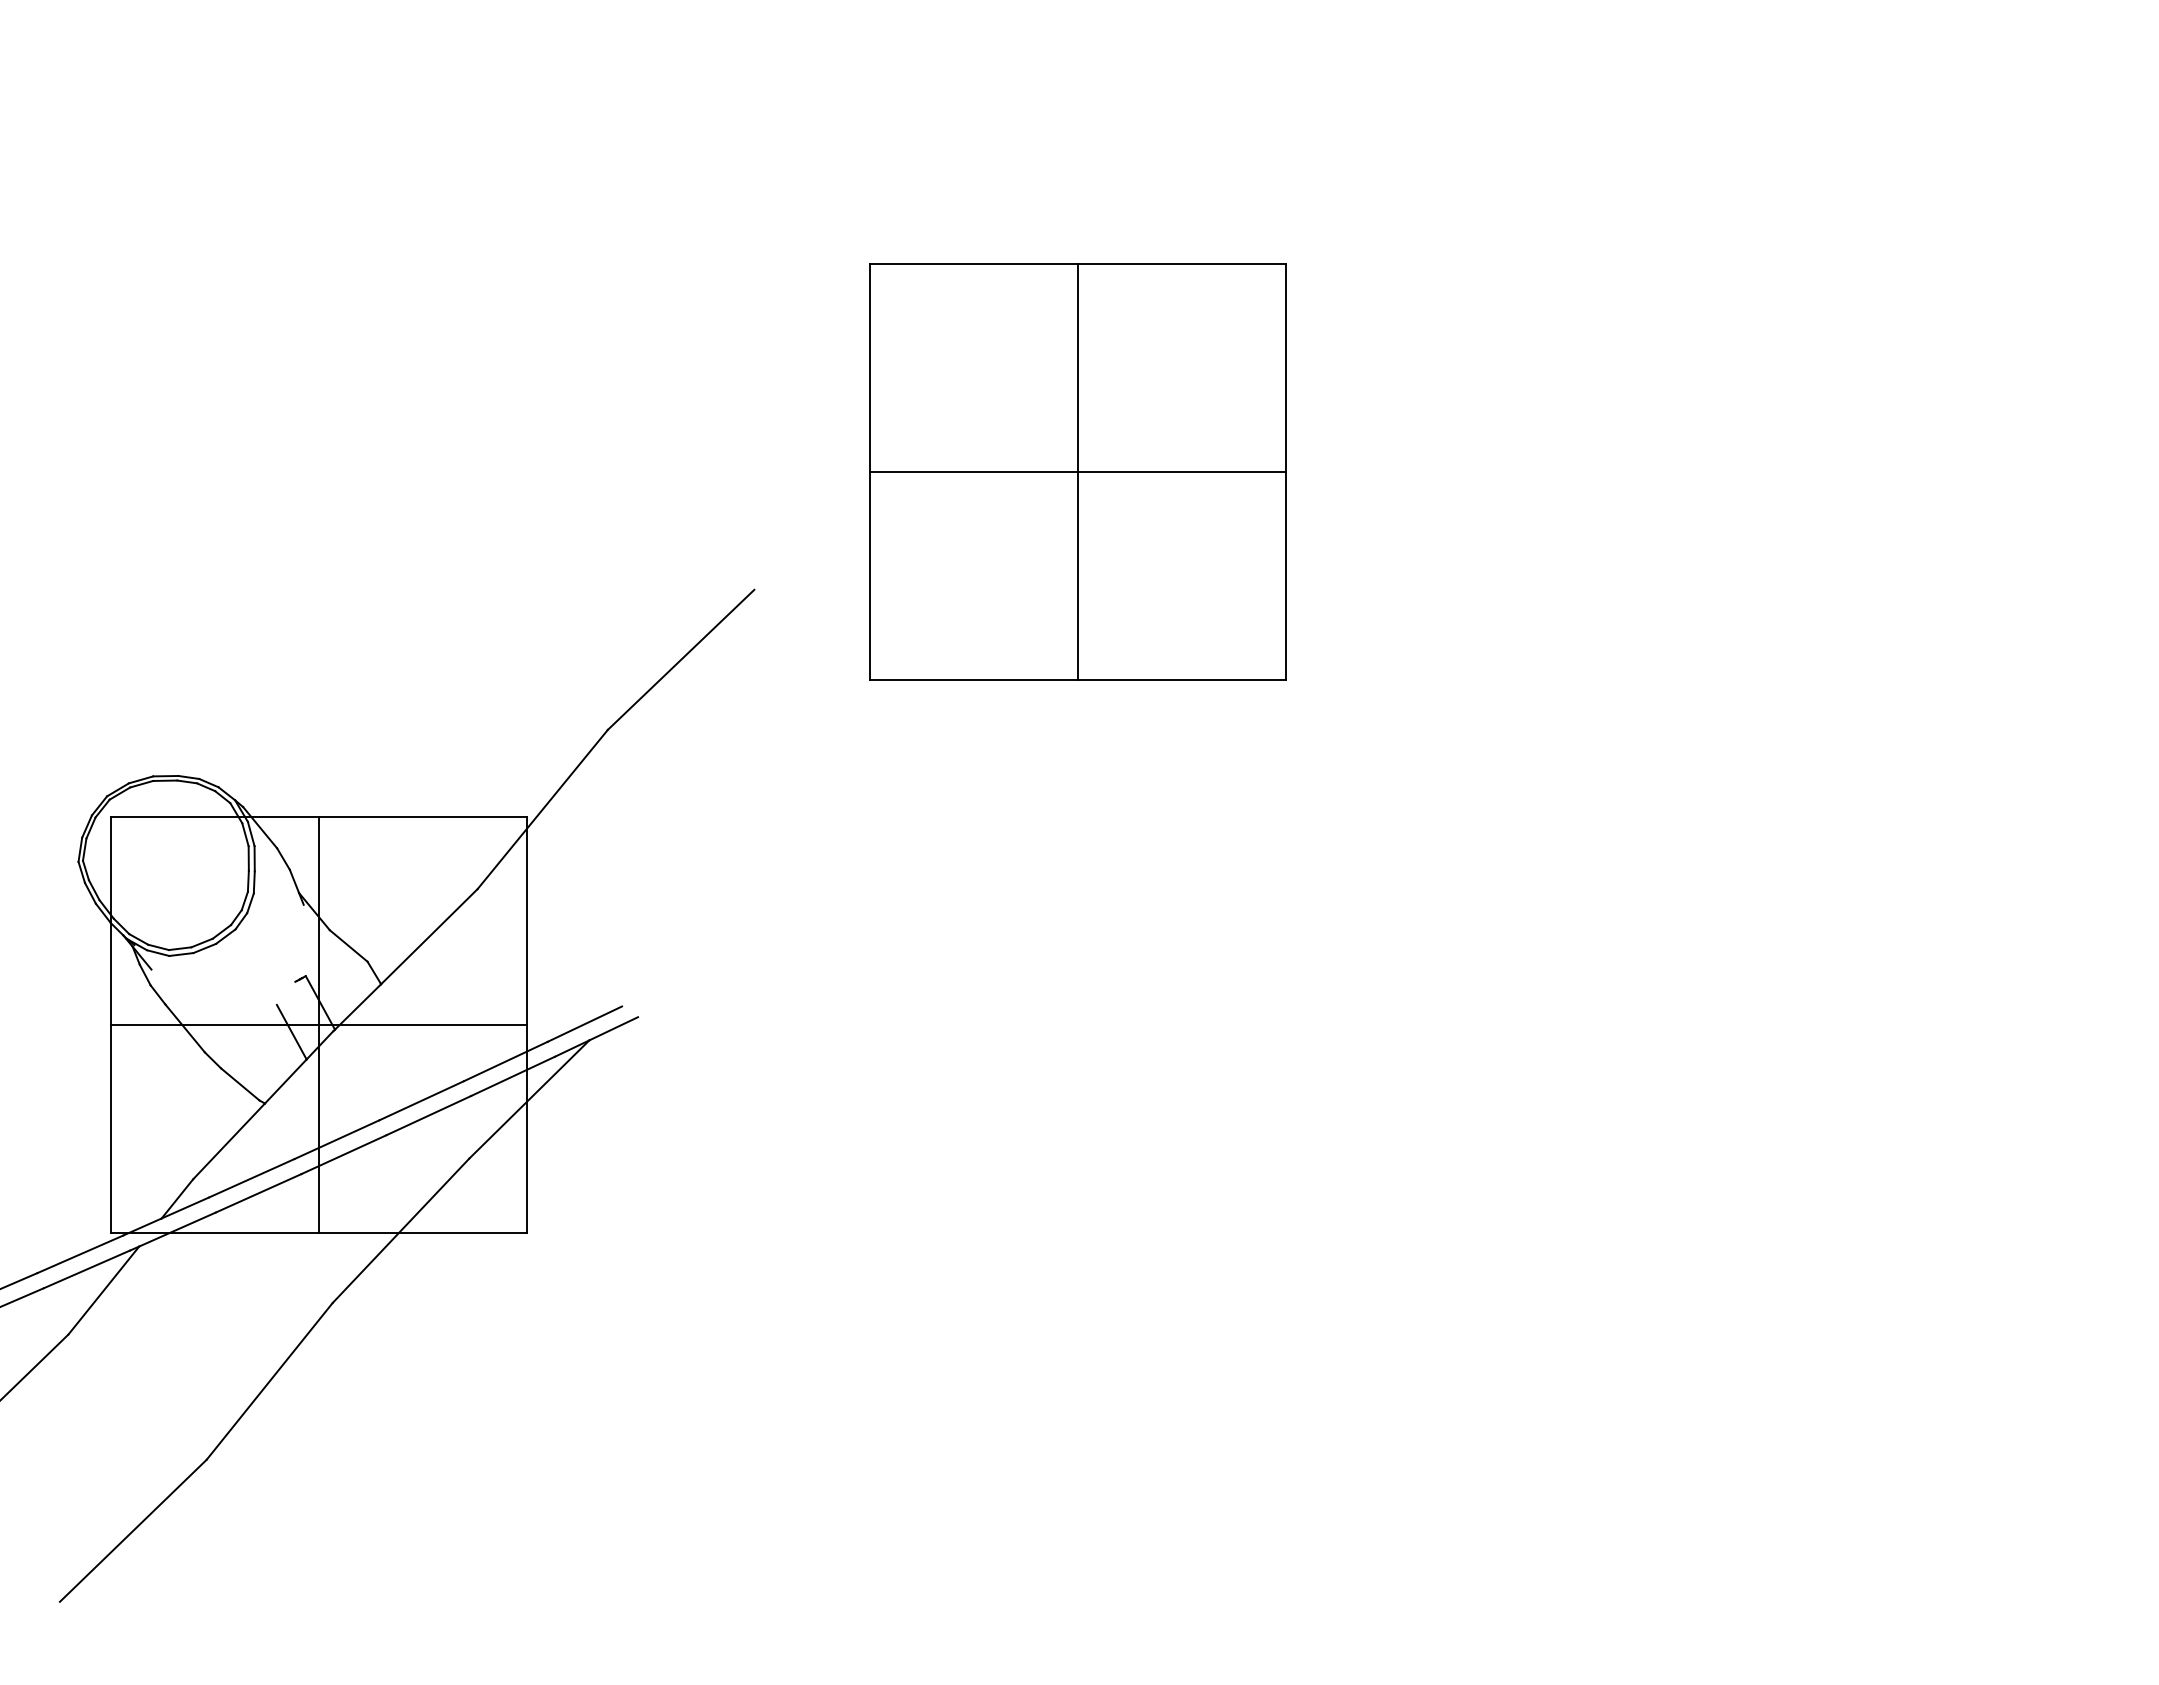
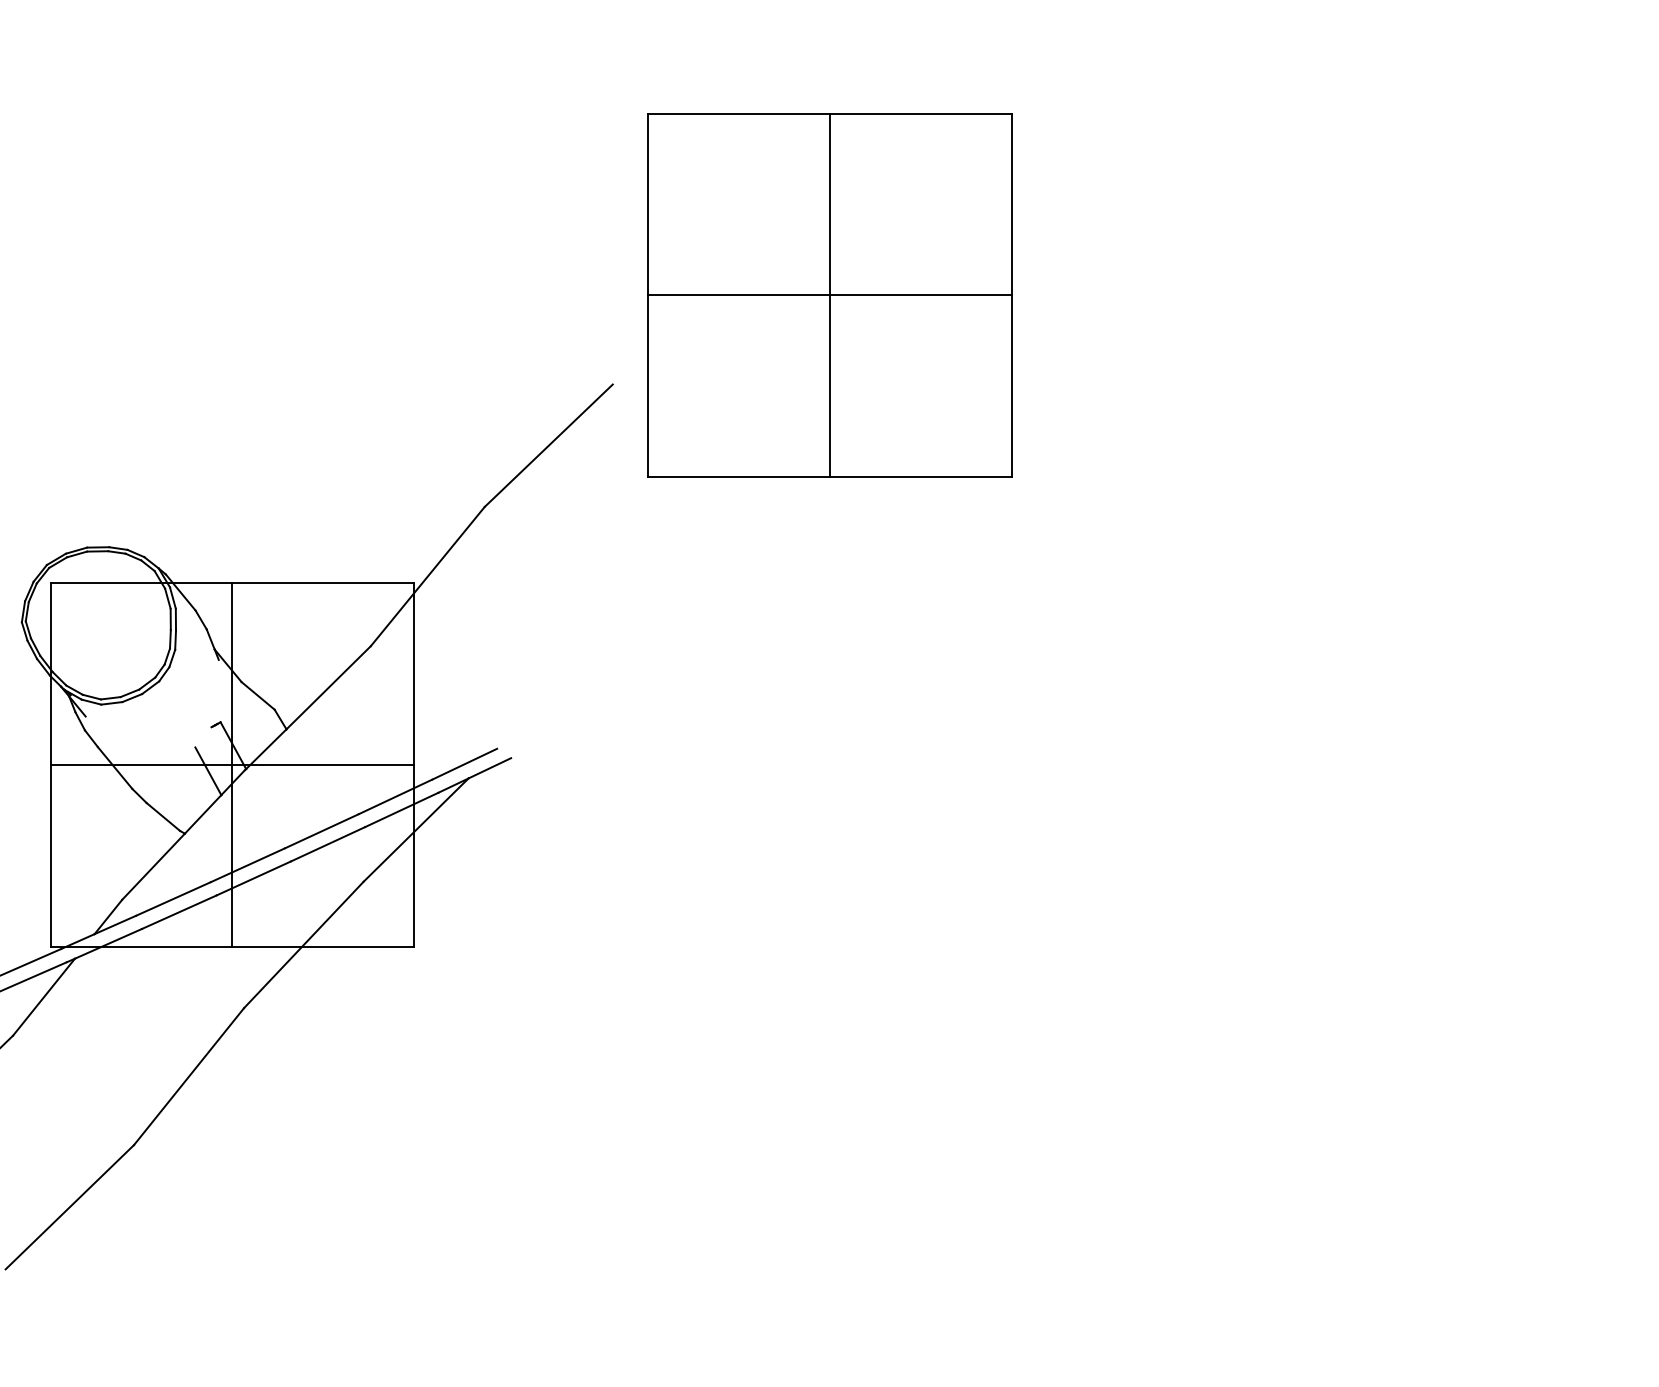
part: (1077, 471) -> (829, 295), moved

